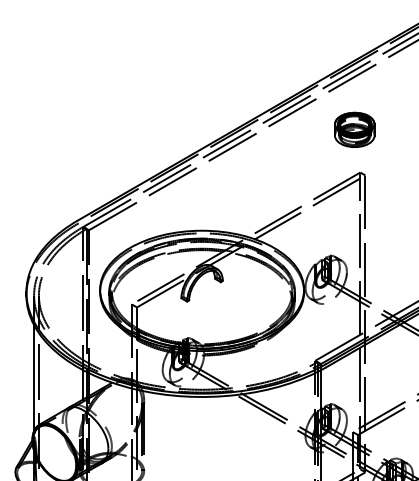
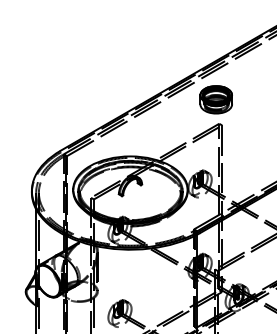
part: (353, 129) -> (215, 99), size x1.43

